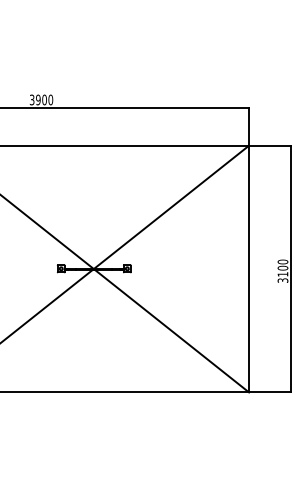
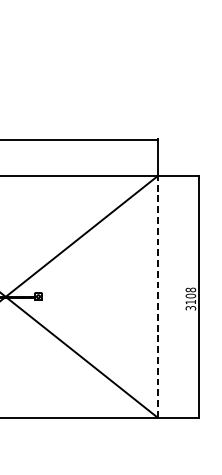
text: (282, 261) -> (190, 289), 3100 -> 3108
line: (249, 268) -> (158, 296), solid -> dashed

